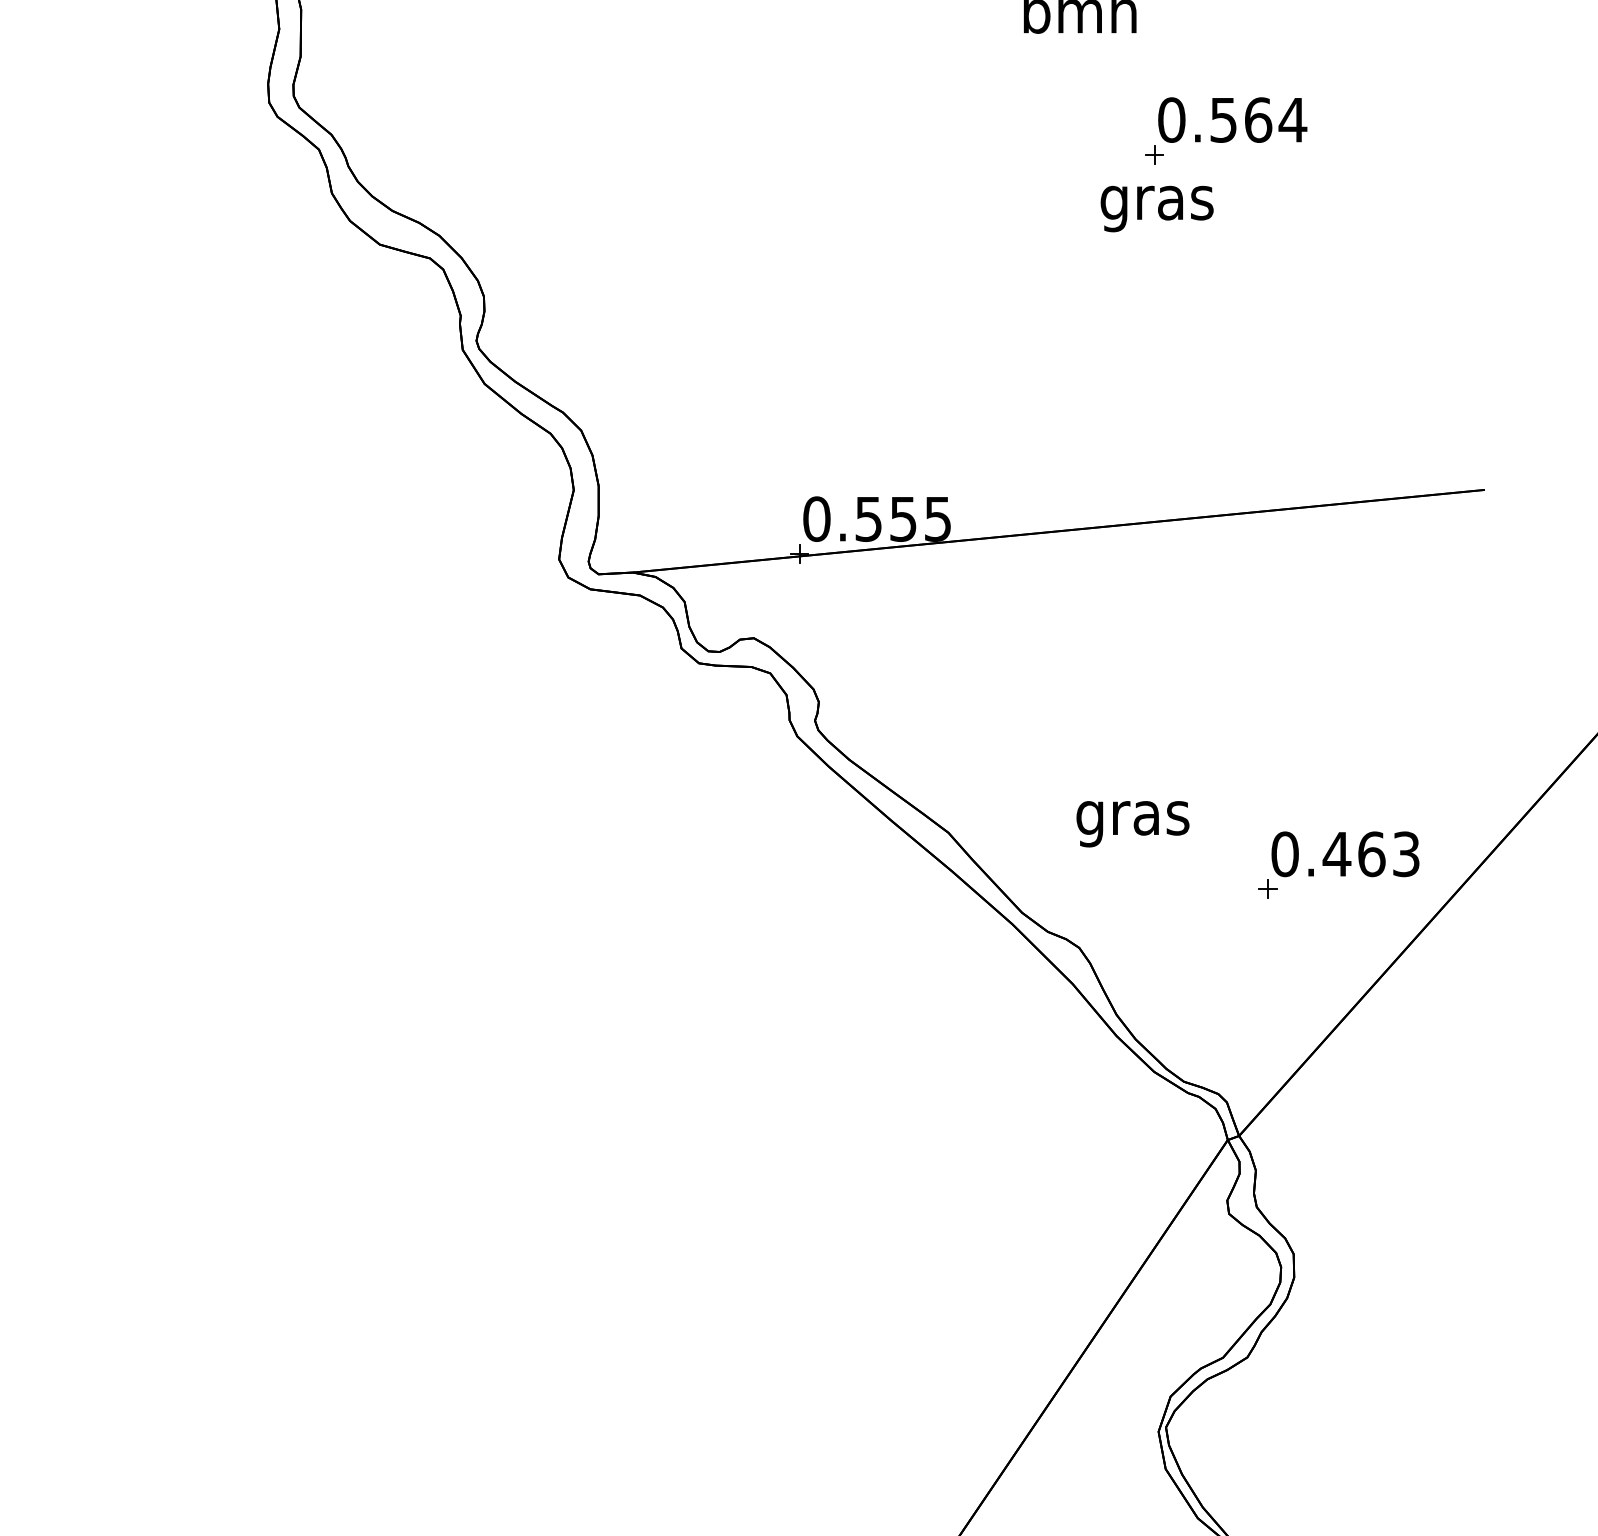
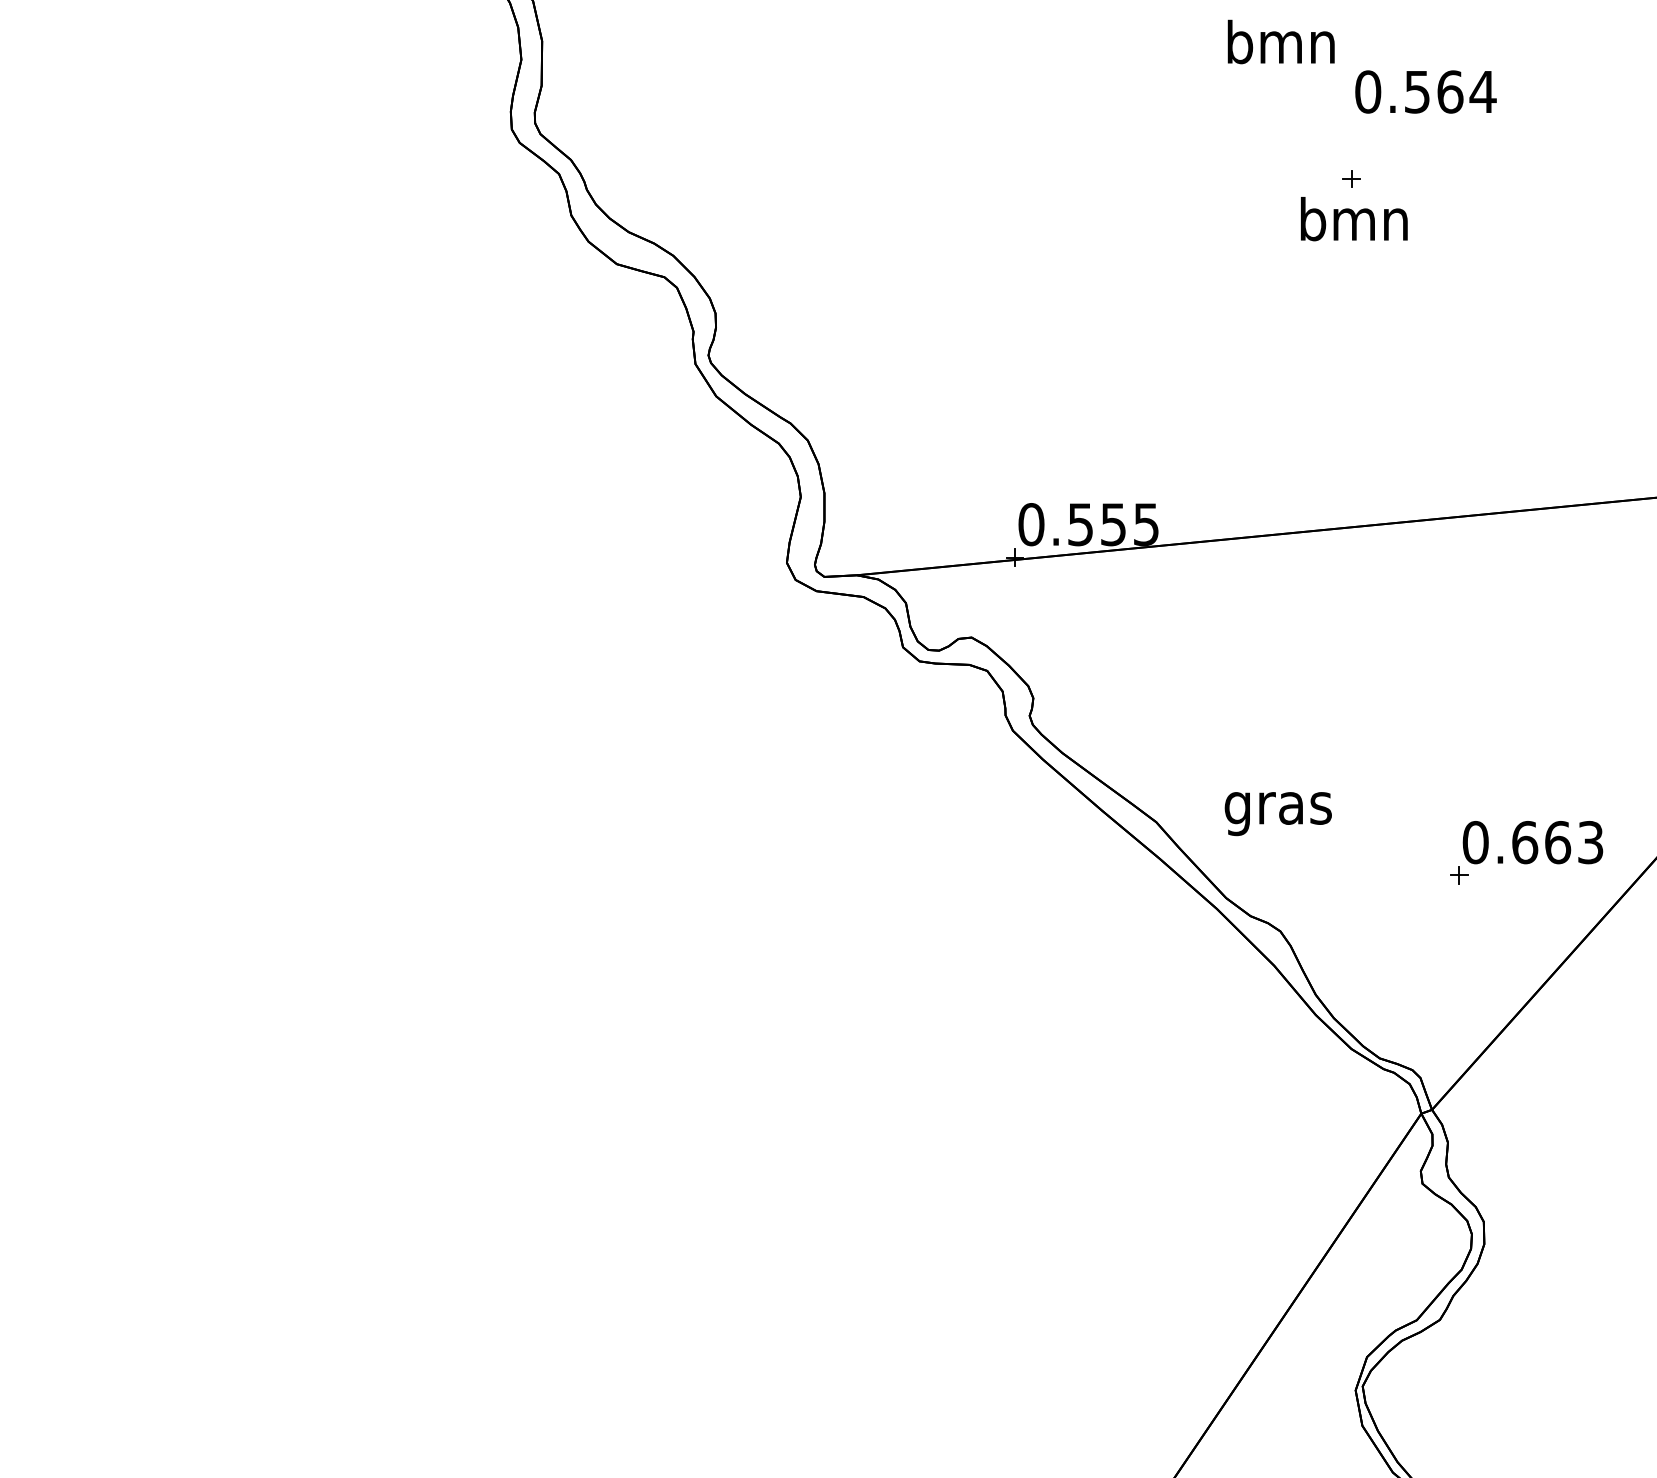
text: (1232, 119) -> (1425, 91), moved
text: (1156, 202) -> (1353, 224), gras -> bmn
text: (1132, 824) -> (1277, 814), moved
text: (1336, 854) -> (1524, 842), 0.463 -> 0.663

